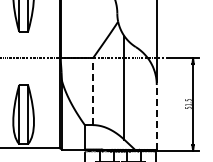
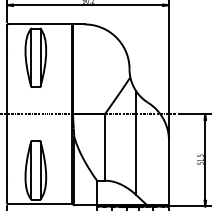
line: (93, 90) -> (105, 146), dashed -> solid
line: (156, 116) -> (168, 172), dashed -> solid

